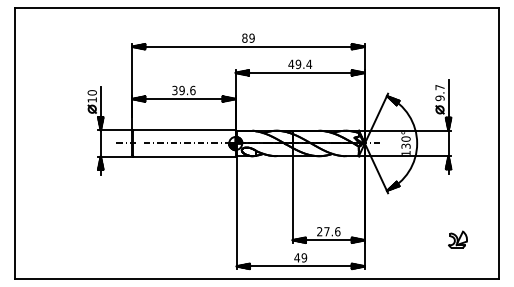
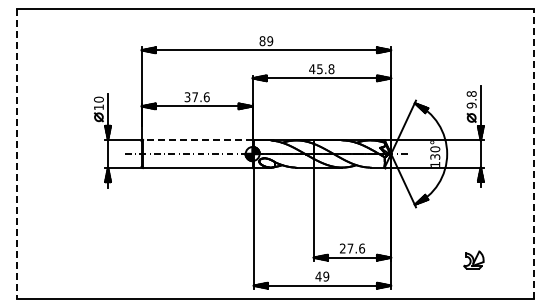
text: (303, 64) -> (325, 69), 49.4 -> 45.8
text: (439, 87) -> (471, 93), 9.7 -> 9.8
text: (182, 90) -> (195, 97), 39.6 -> 37.6
line: (184, 129) -> (197, 139), solid -> dashed
line: (15, 143) -> (16, 153), solid -> dashed
line: (498, 143) -> (534, 153), solid -> dashed
part: (457, 239) -> (473, 259), moved

